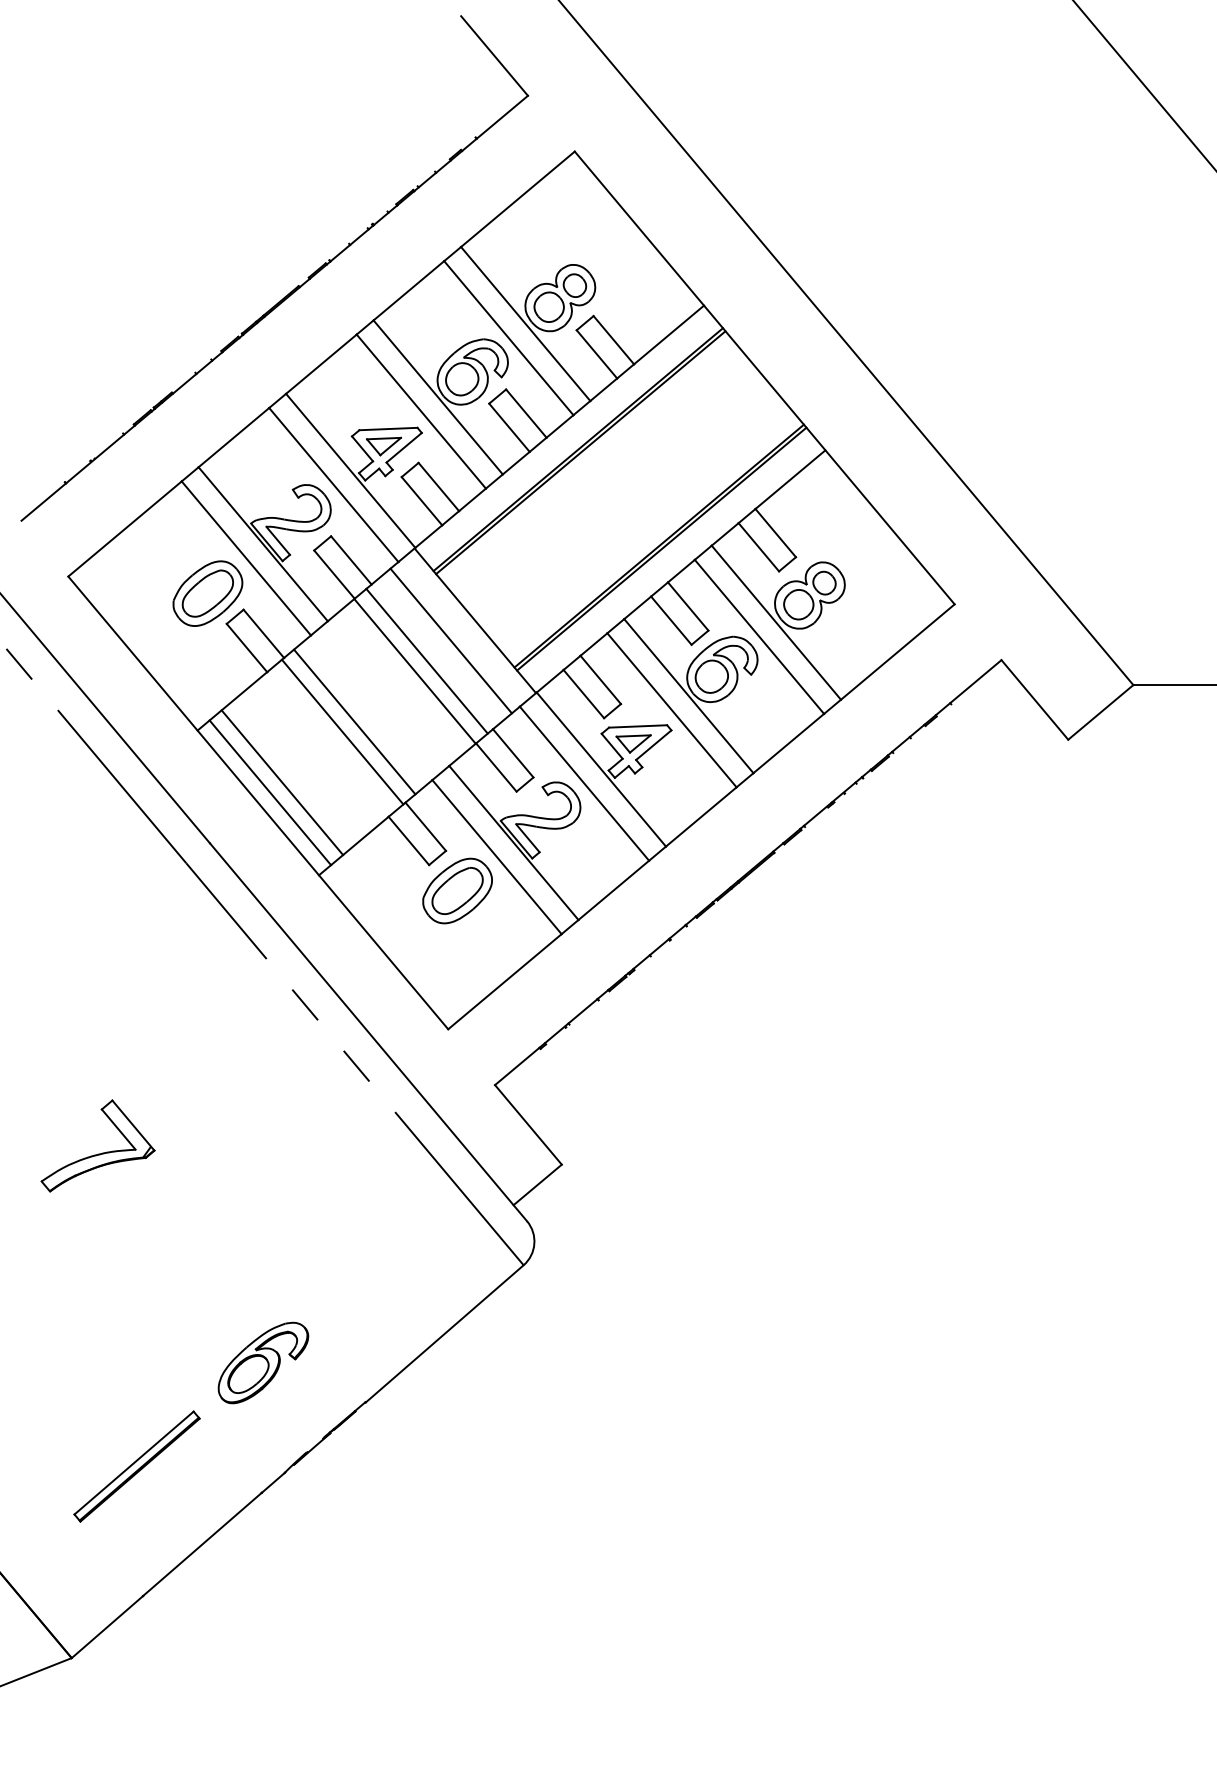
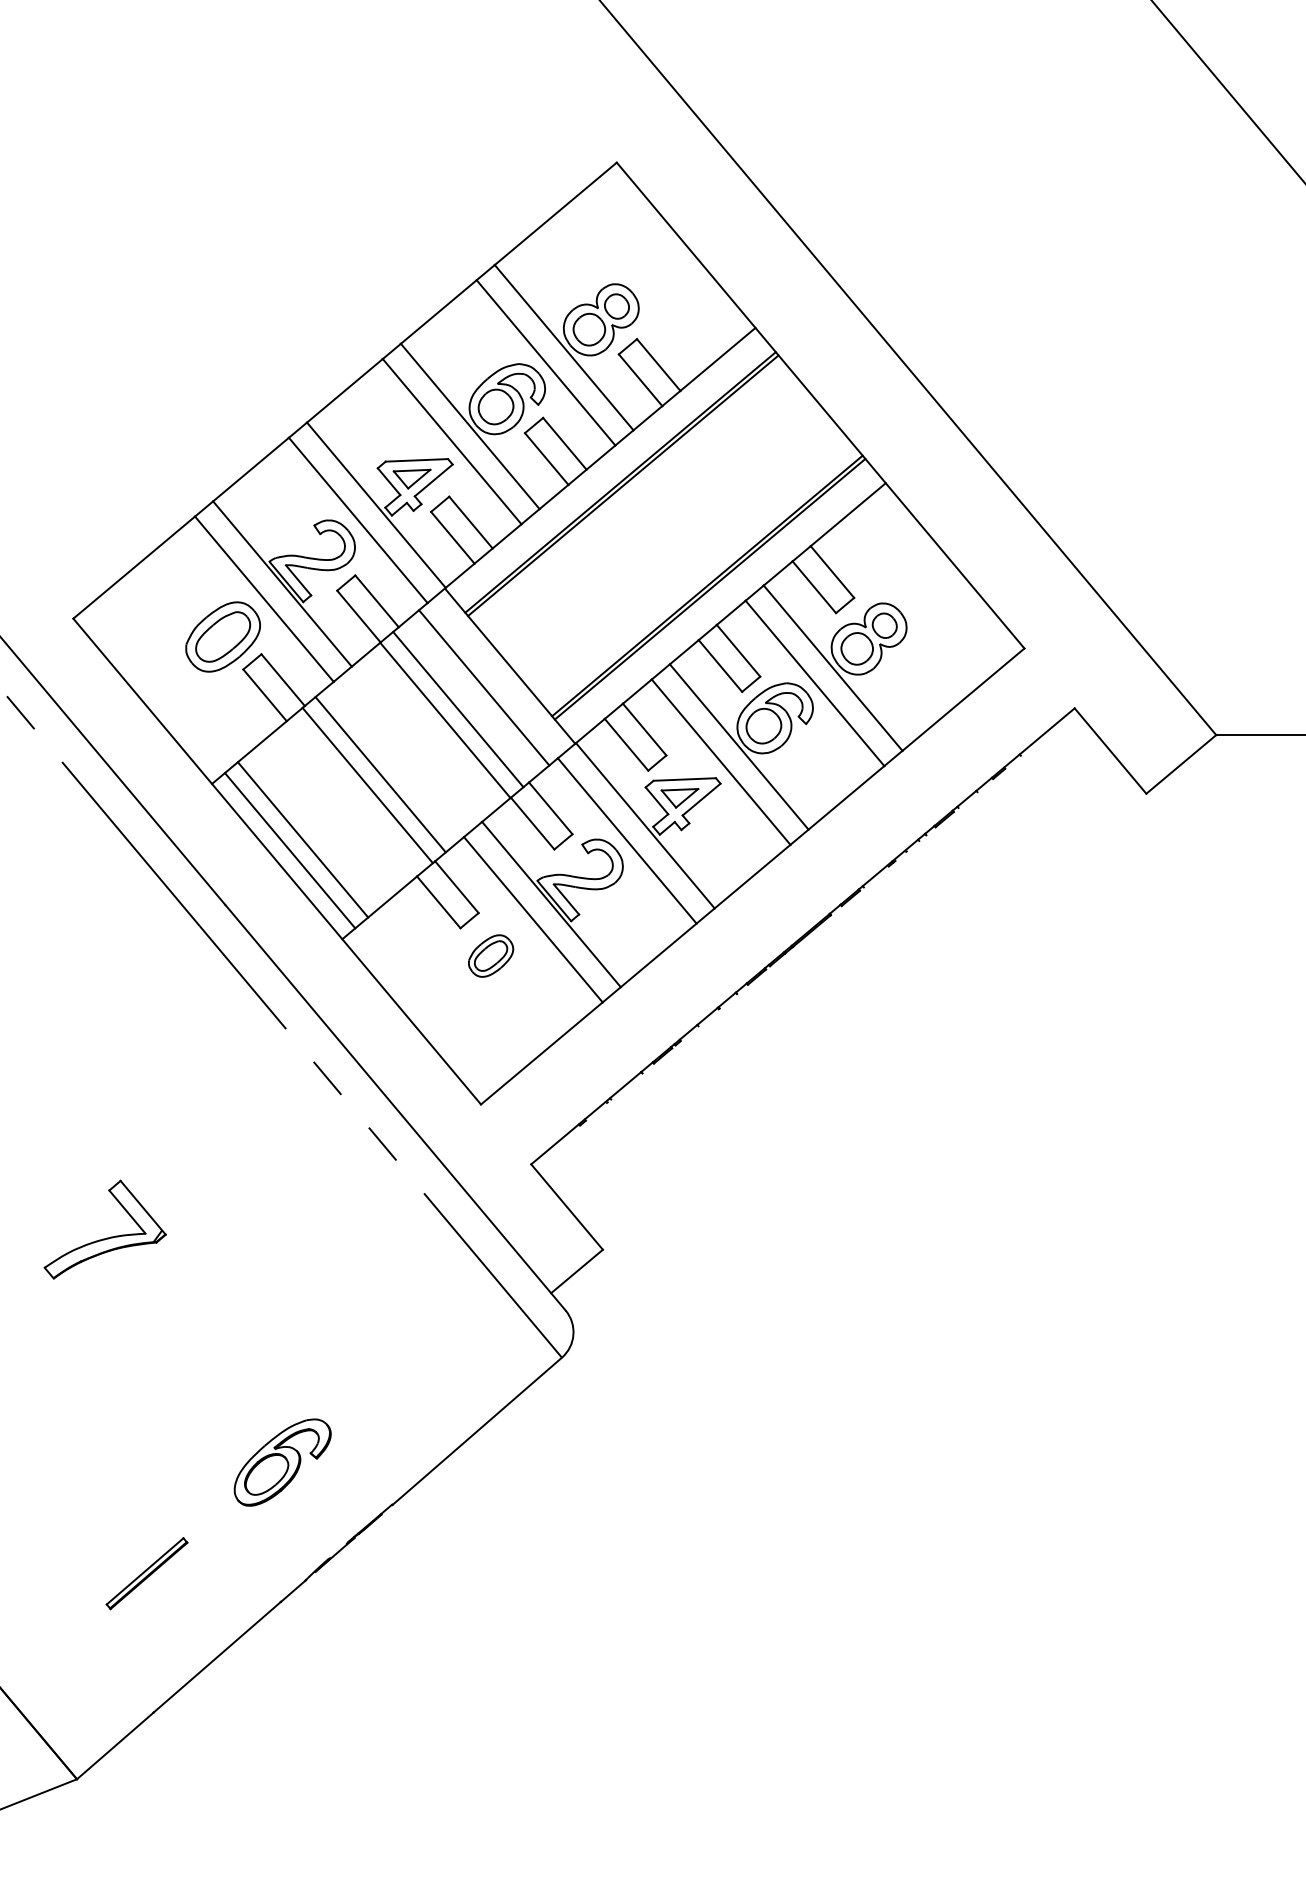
part: (293, 289) -> (314, 310), removed
part: (457, 890) -> (490, 955), size x0.6
part: (136, 1466) -> (146, 1573), size x0.6

